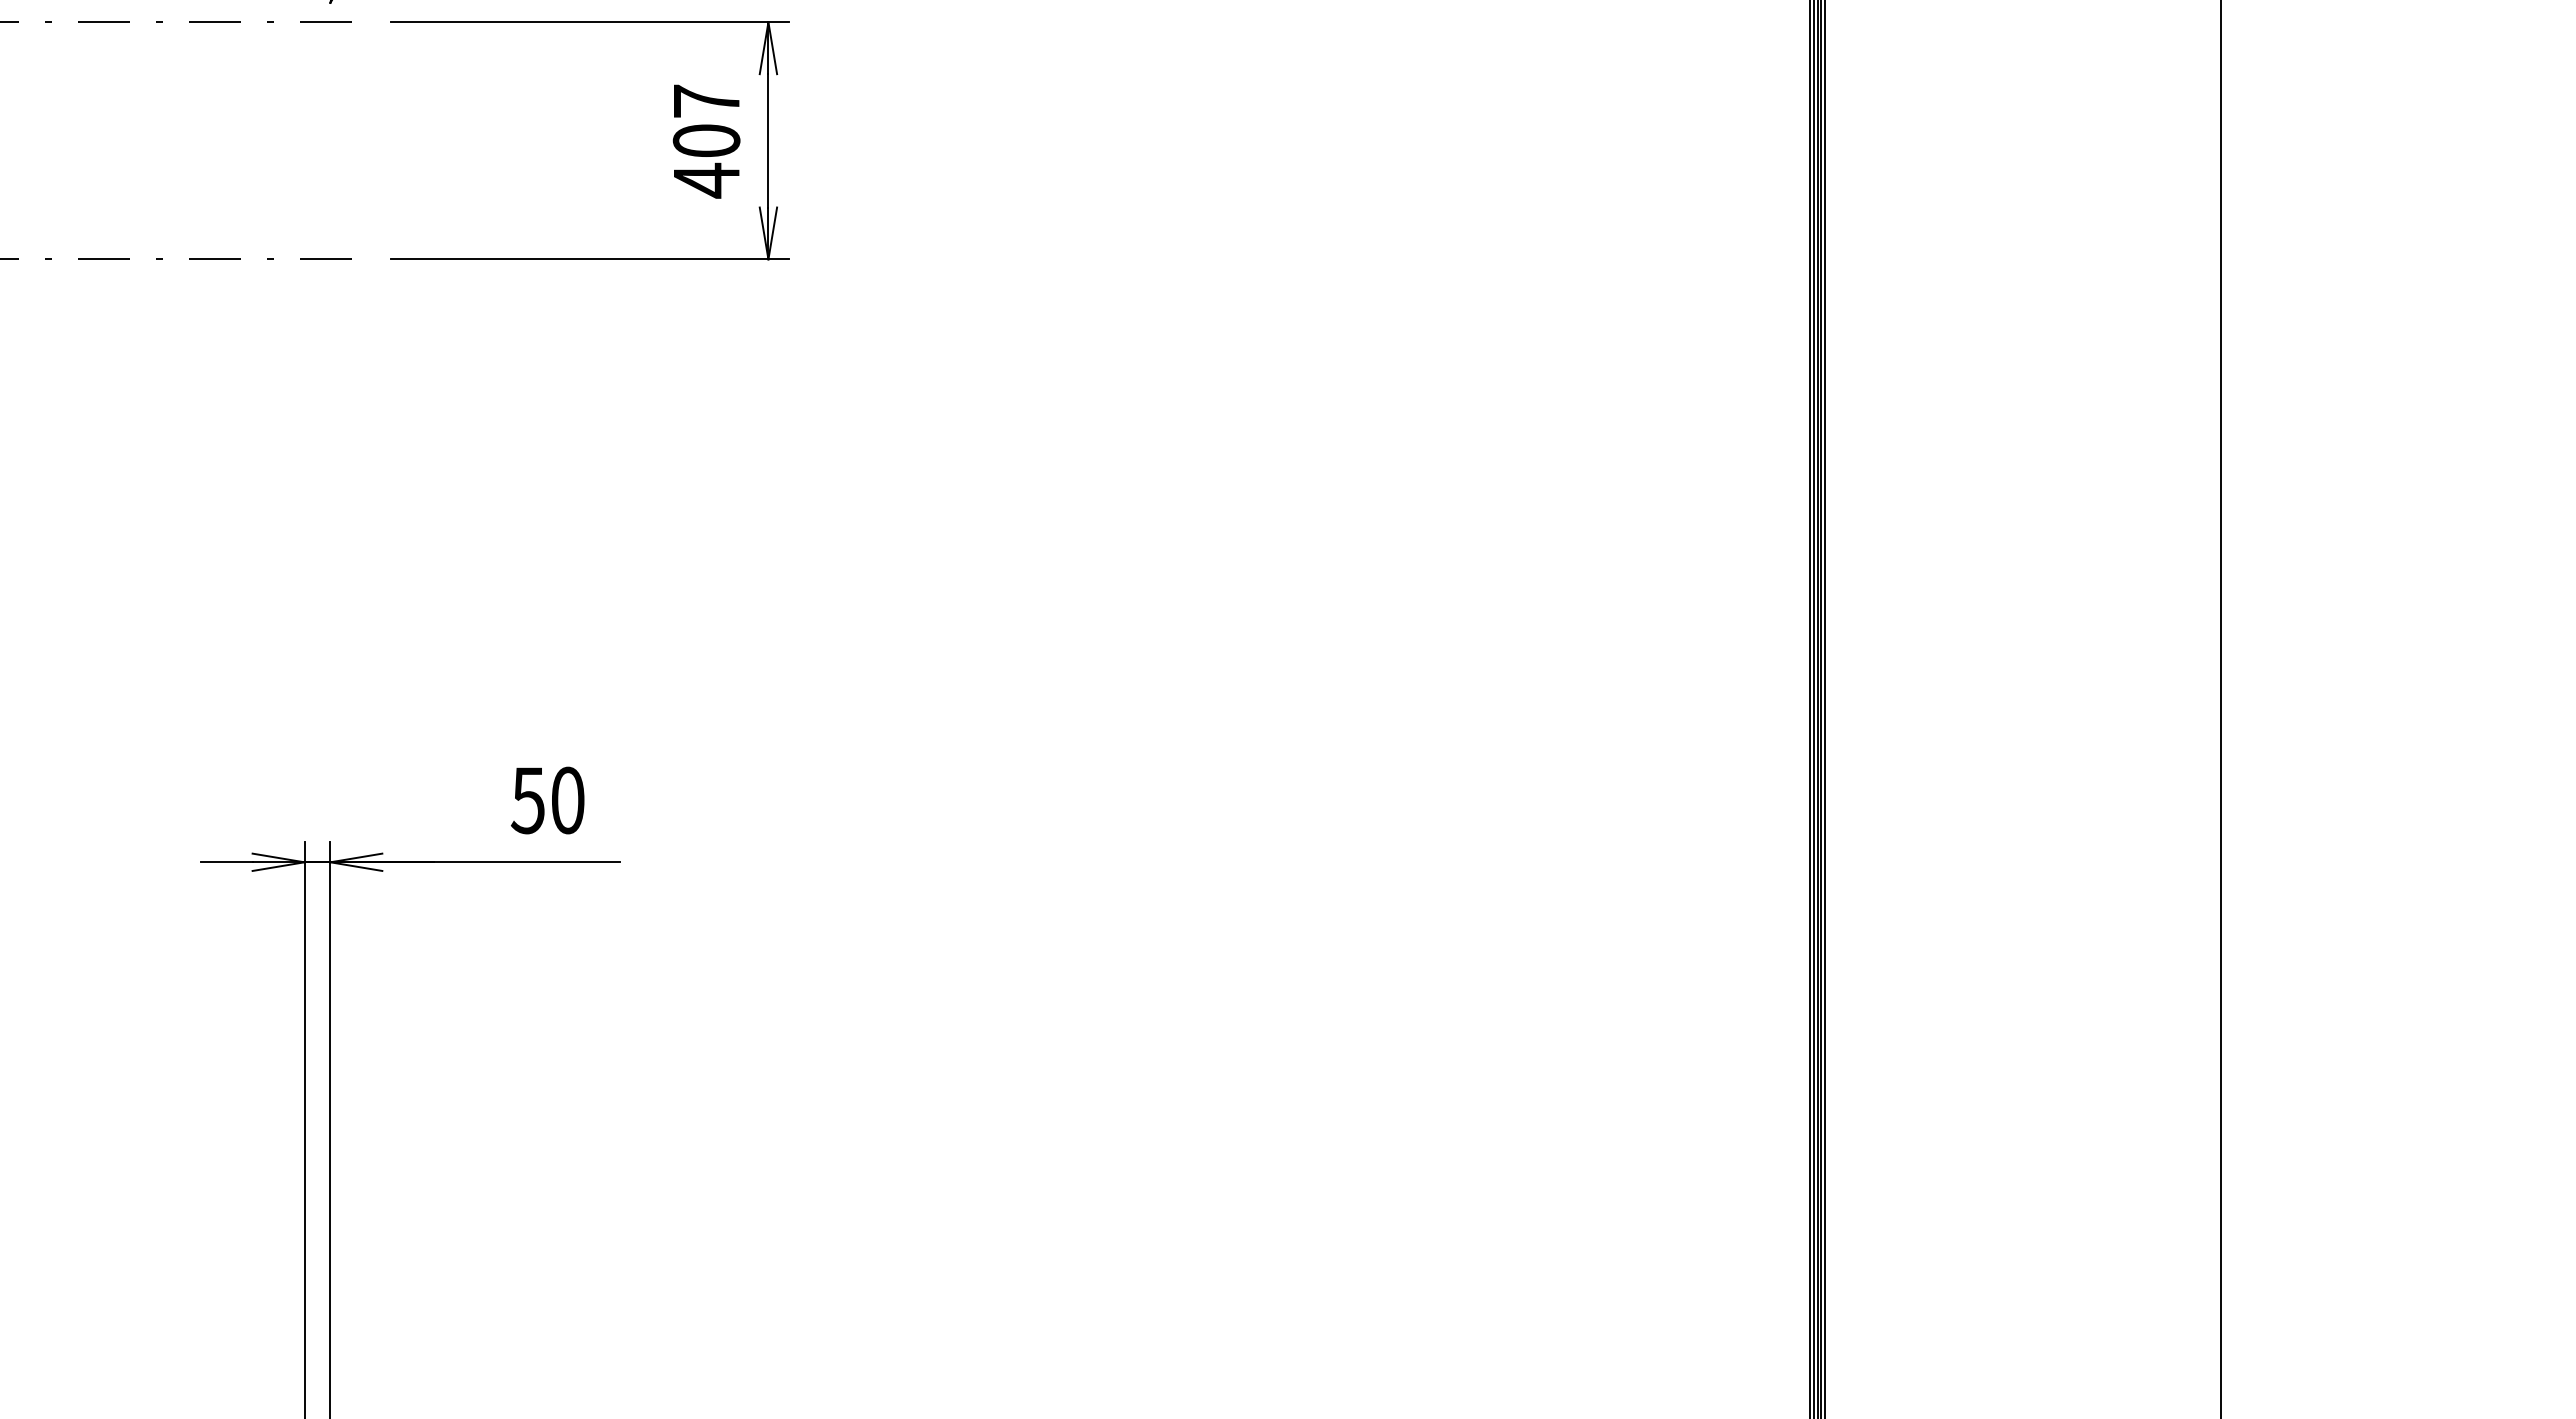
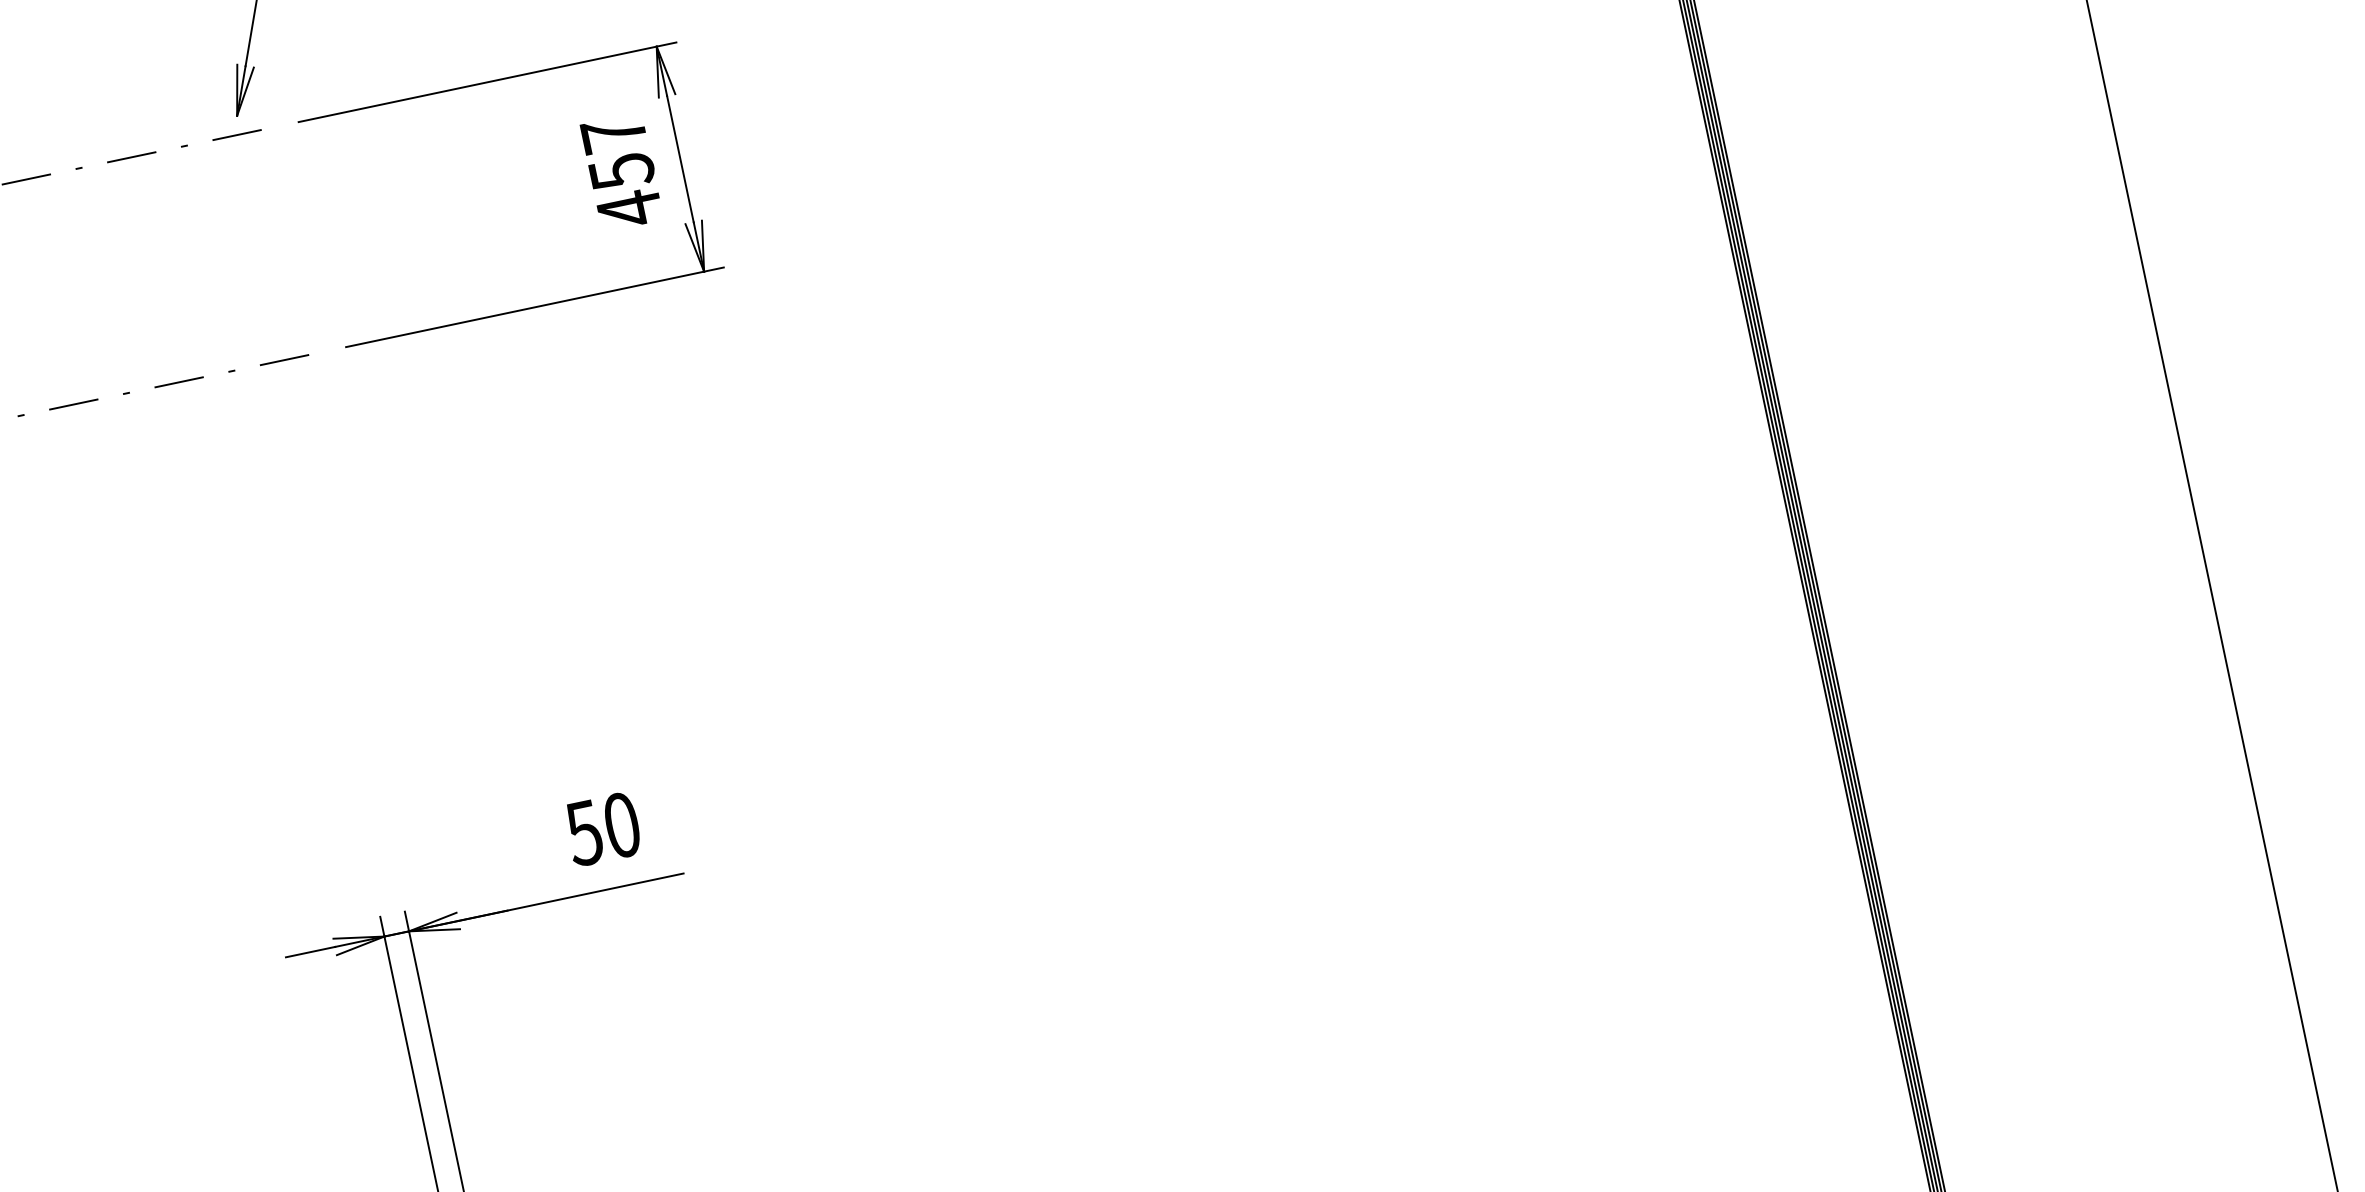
text: (706, 141) -> (621, 172), 407 -> 457

